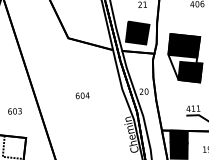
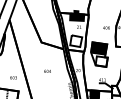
fill: (138, 33) -> (76, 41), removed
fill: (189, 71) -> (101, 61), removed

